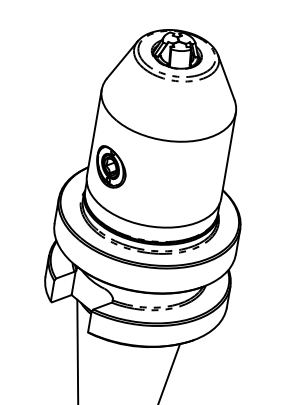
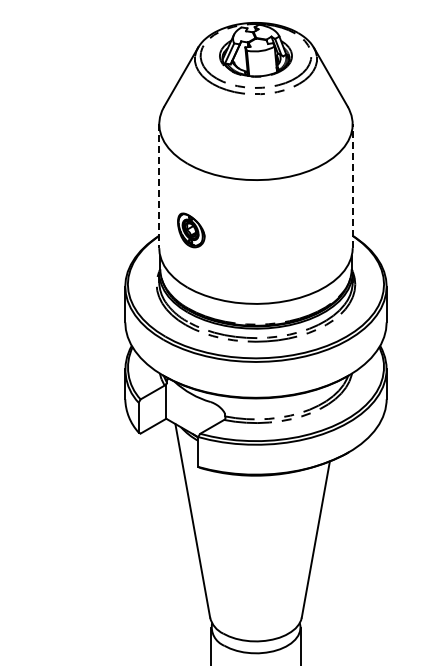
line: (94, 133) -> (159, 186), solid -> dashed
line: (228, 155) -> (352, 186), solid -> dashed
part: (111, 167) -> (191, 230), size x0.6

